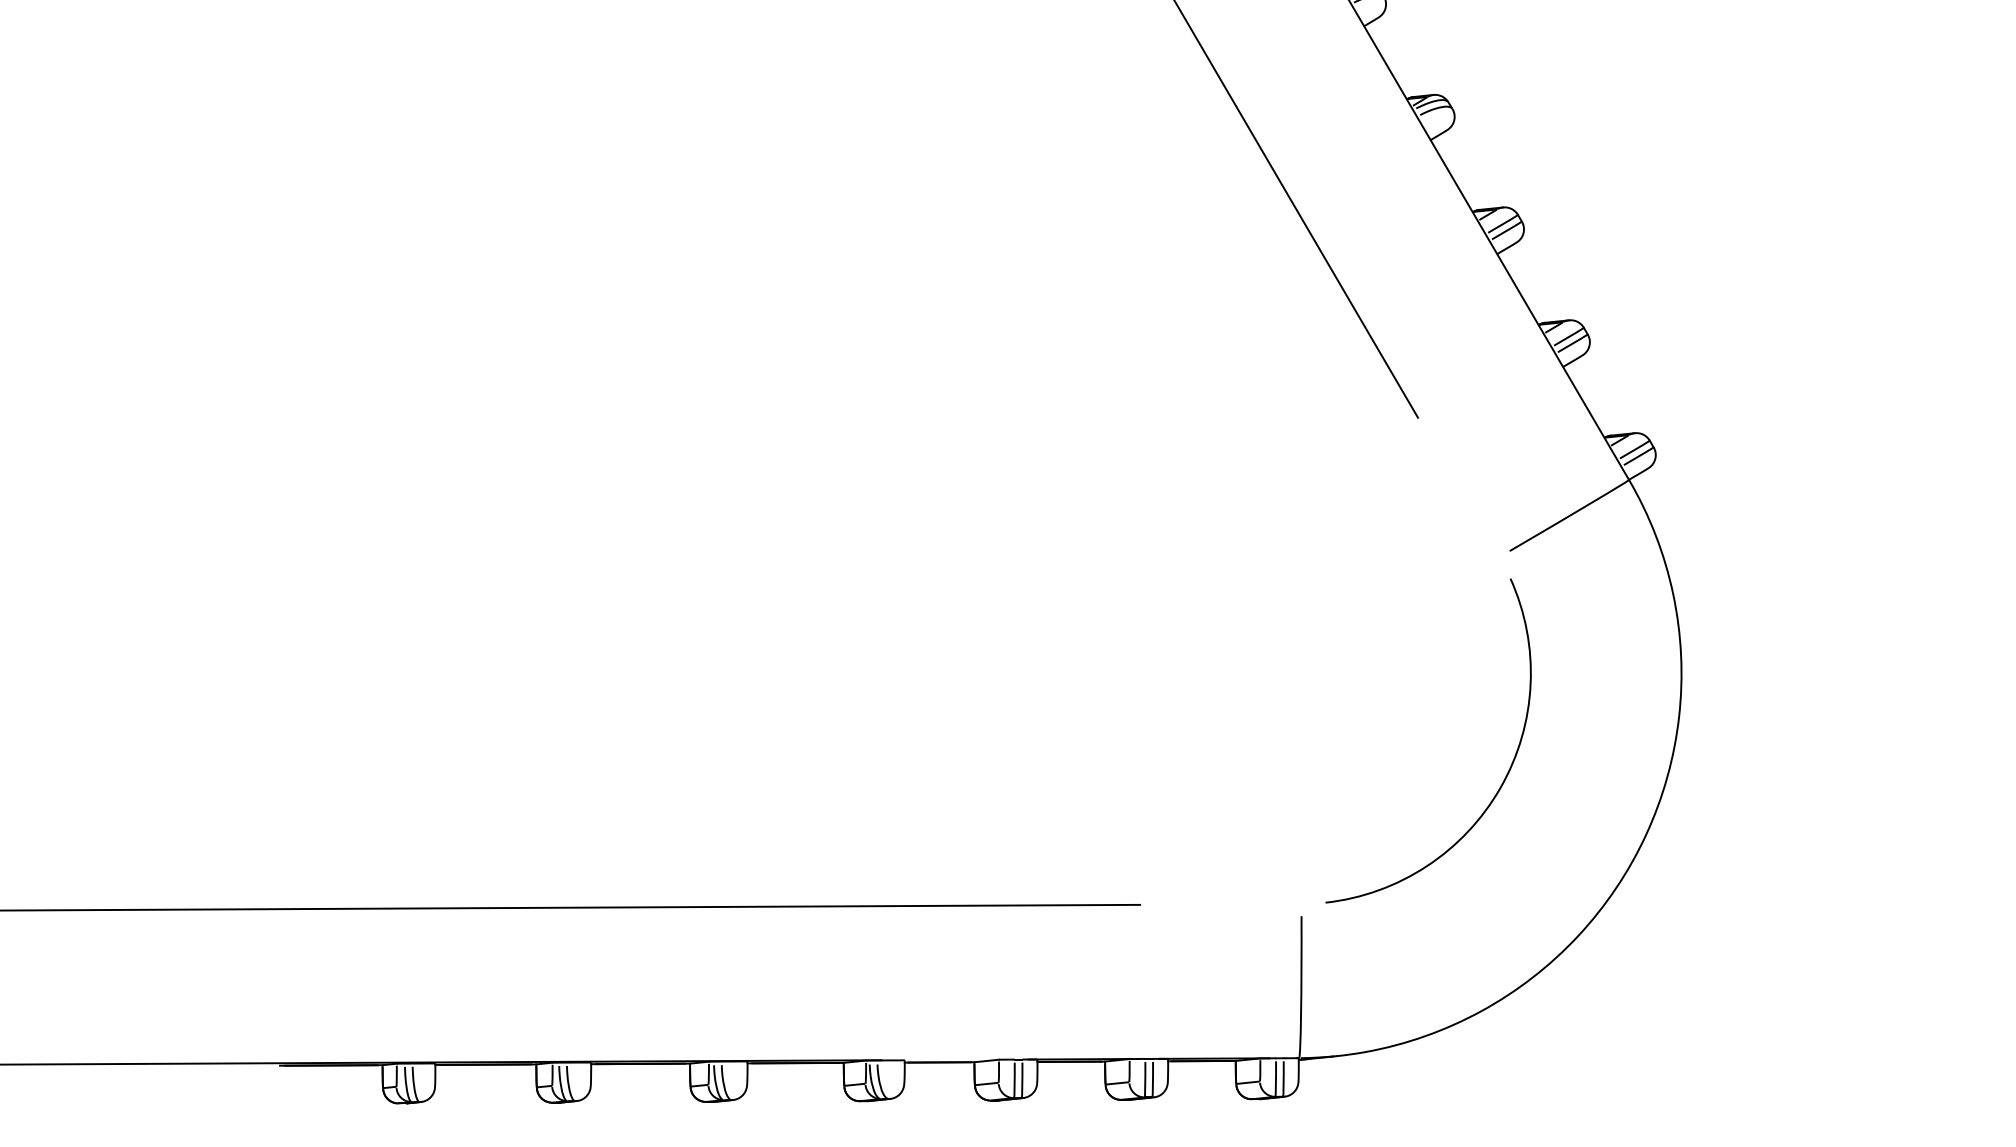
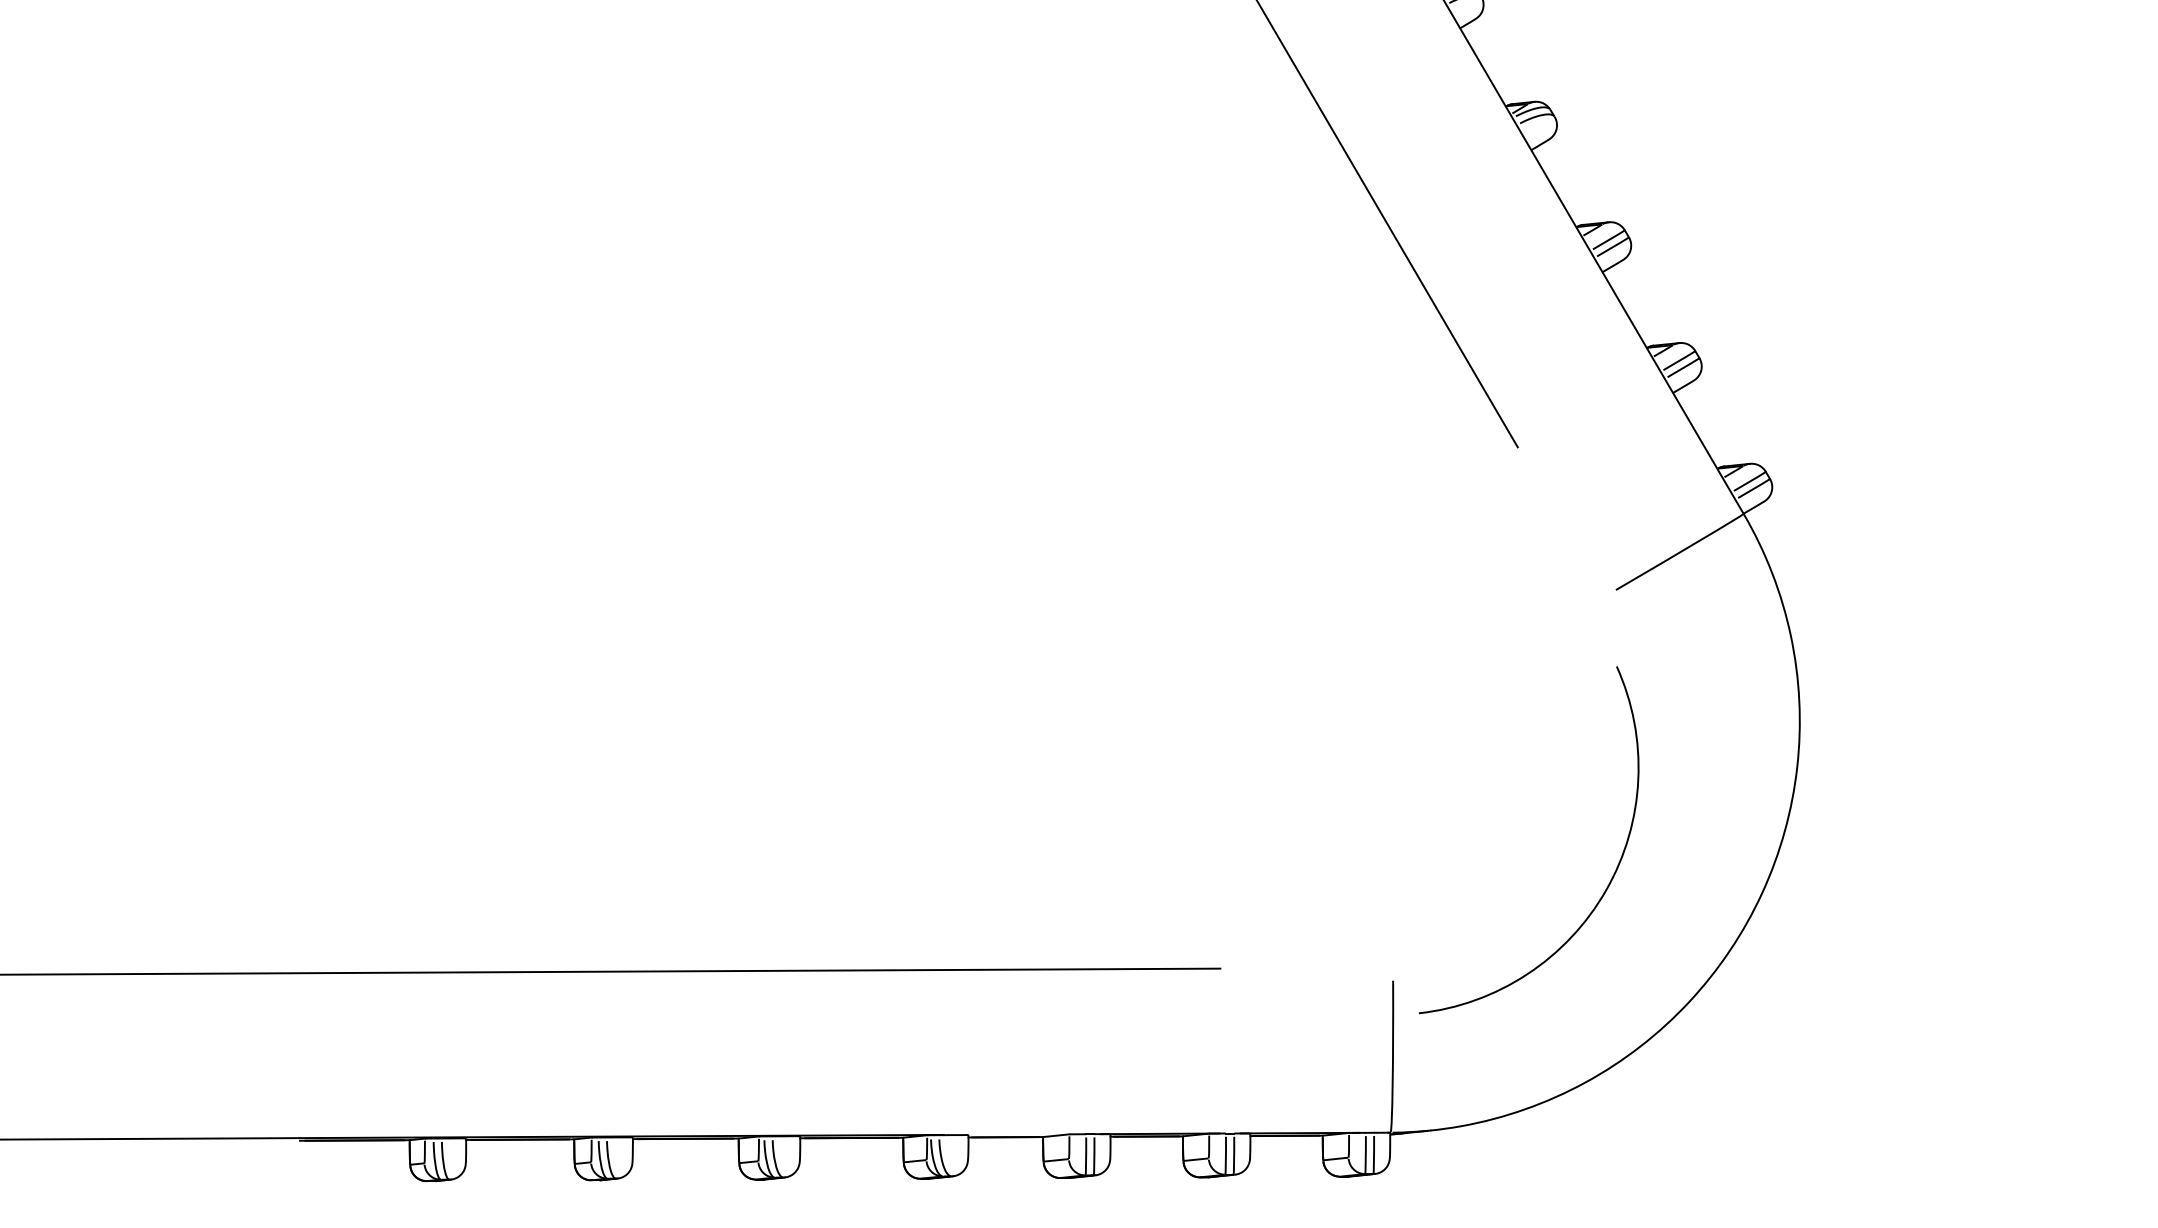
curve: (1503, 779) -> (1609, 881), moved

